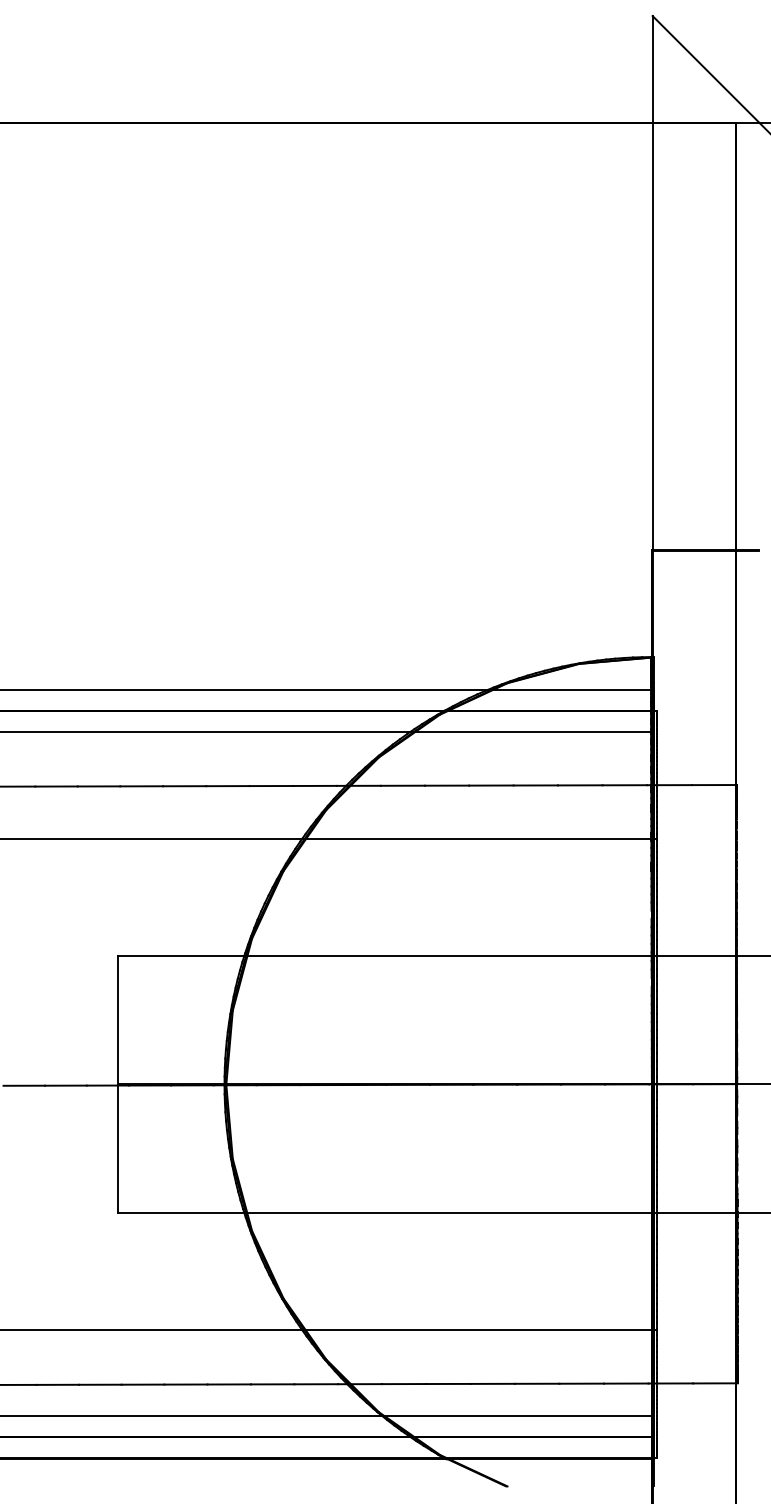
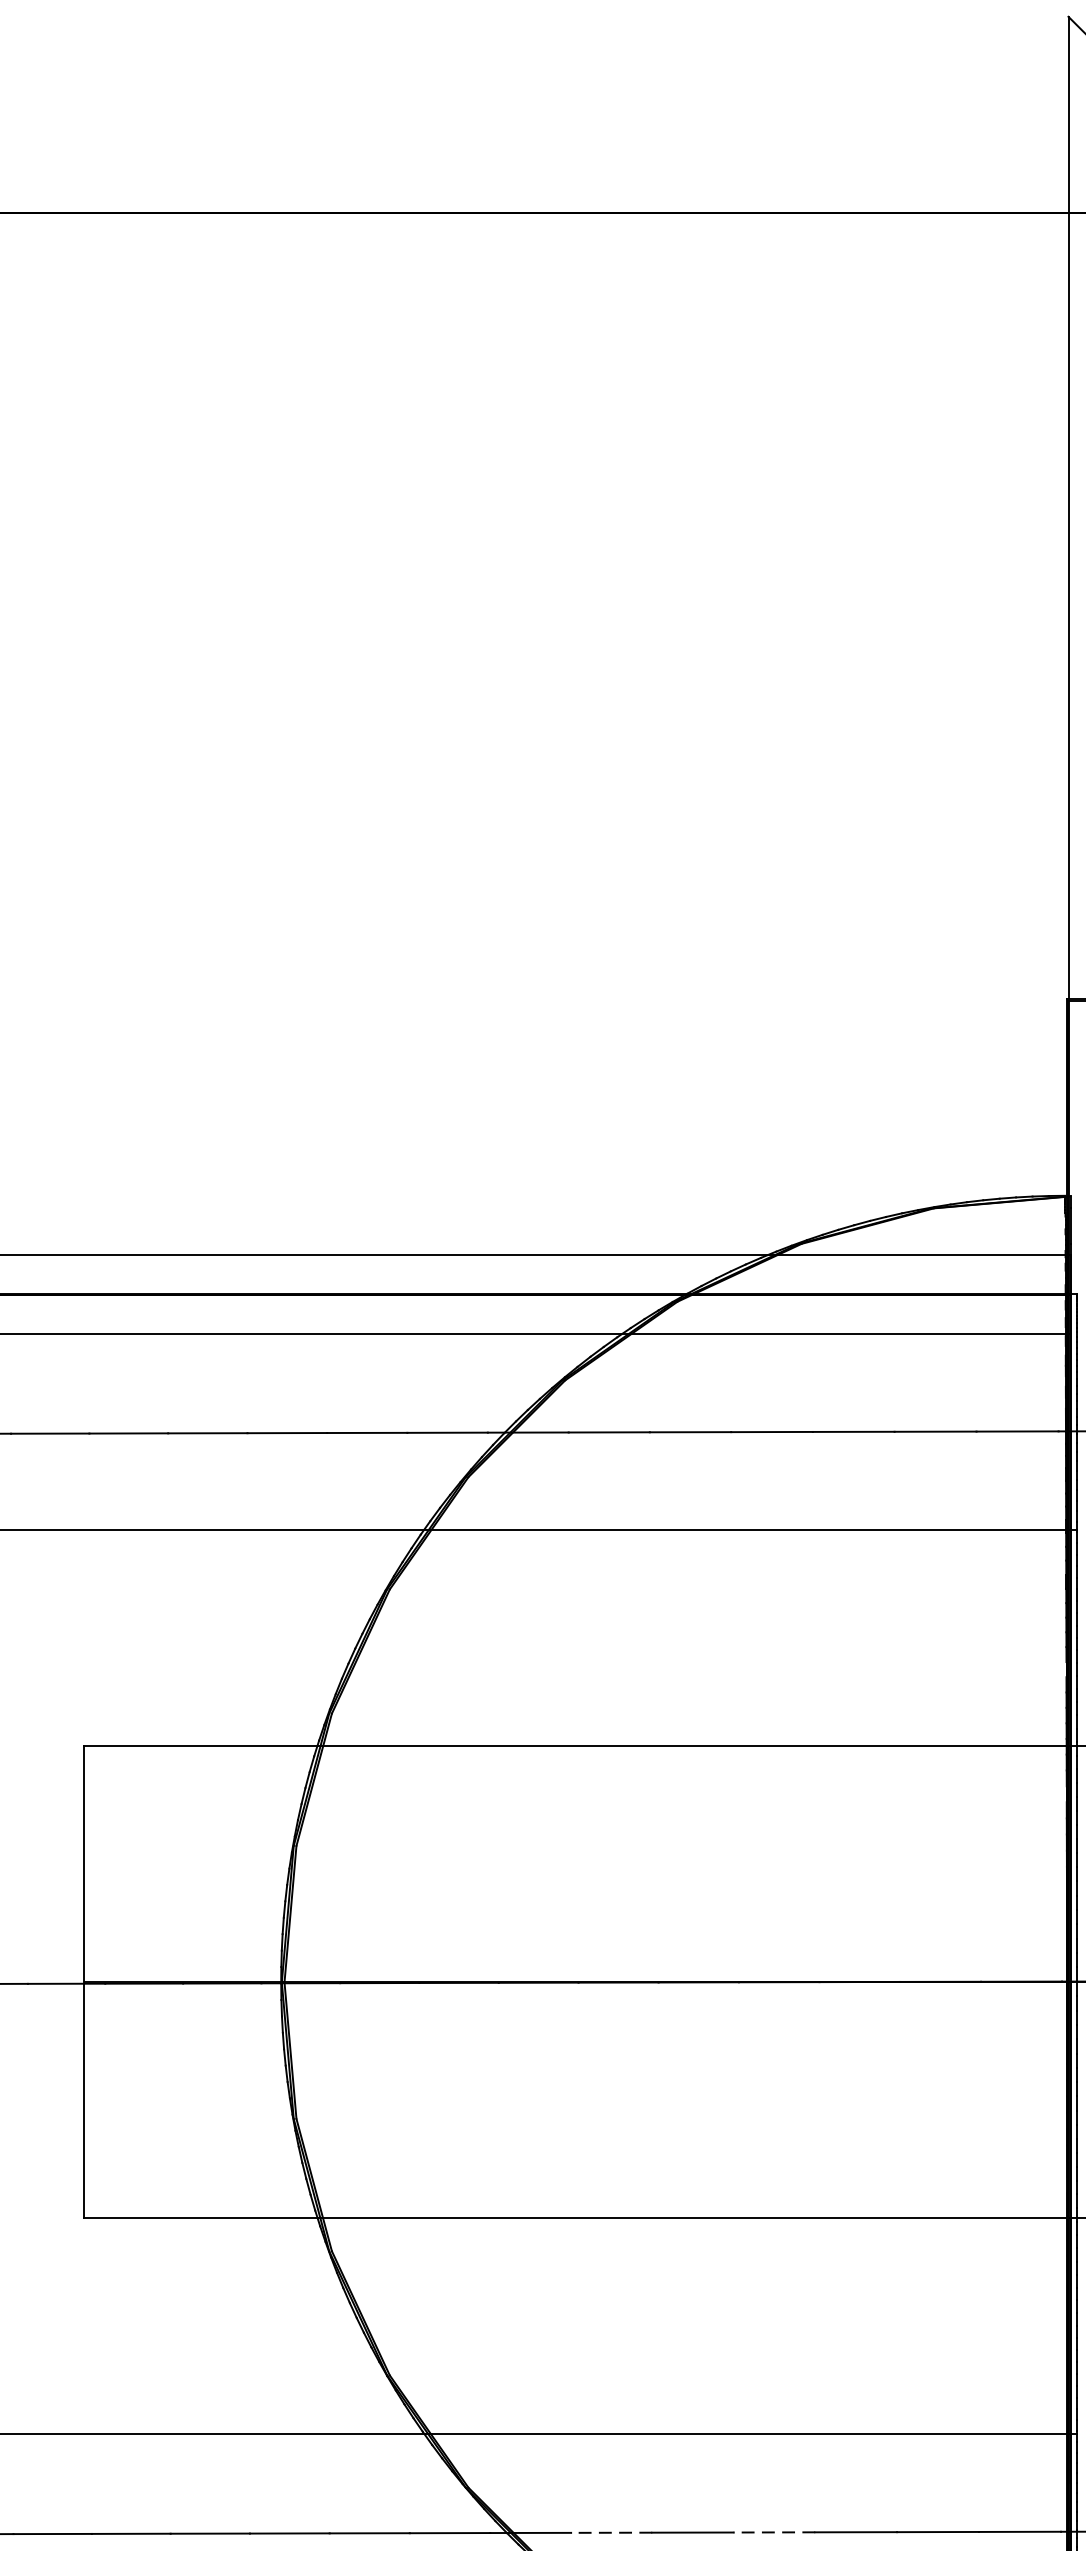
line: (492, 1383) -> (774, 2531), solid -> dashed
line: (403, 1384) -> (610, 2533), solid -> dashed

